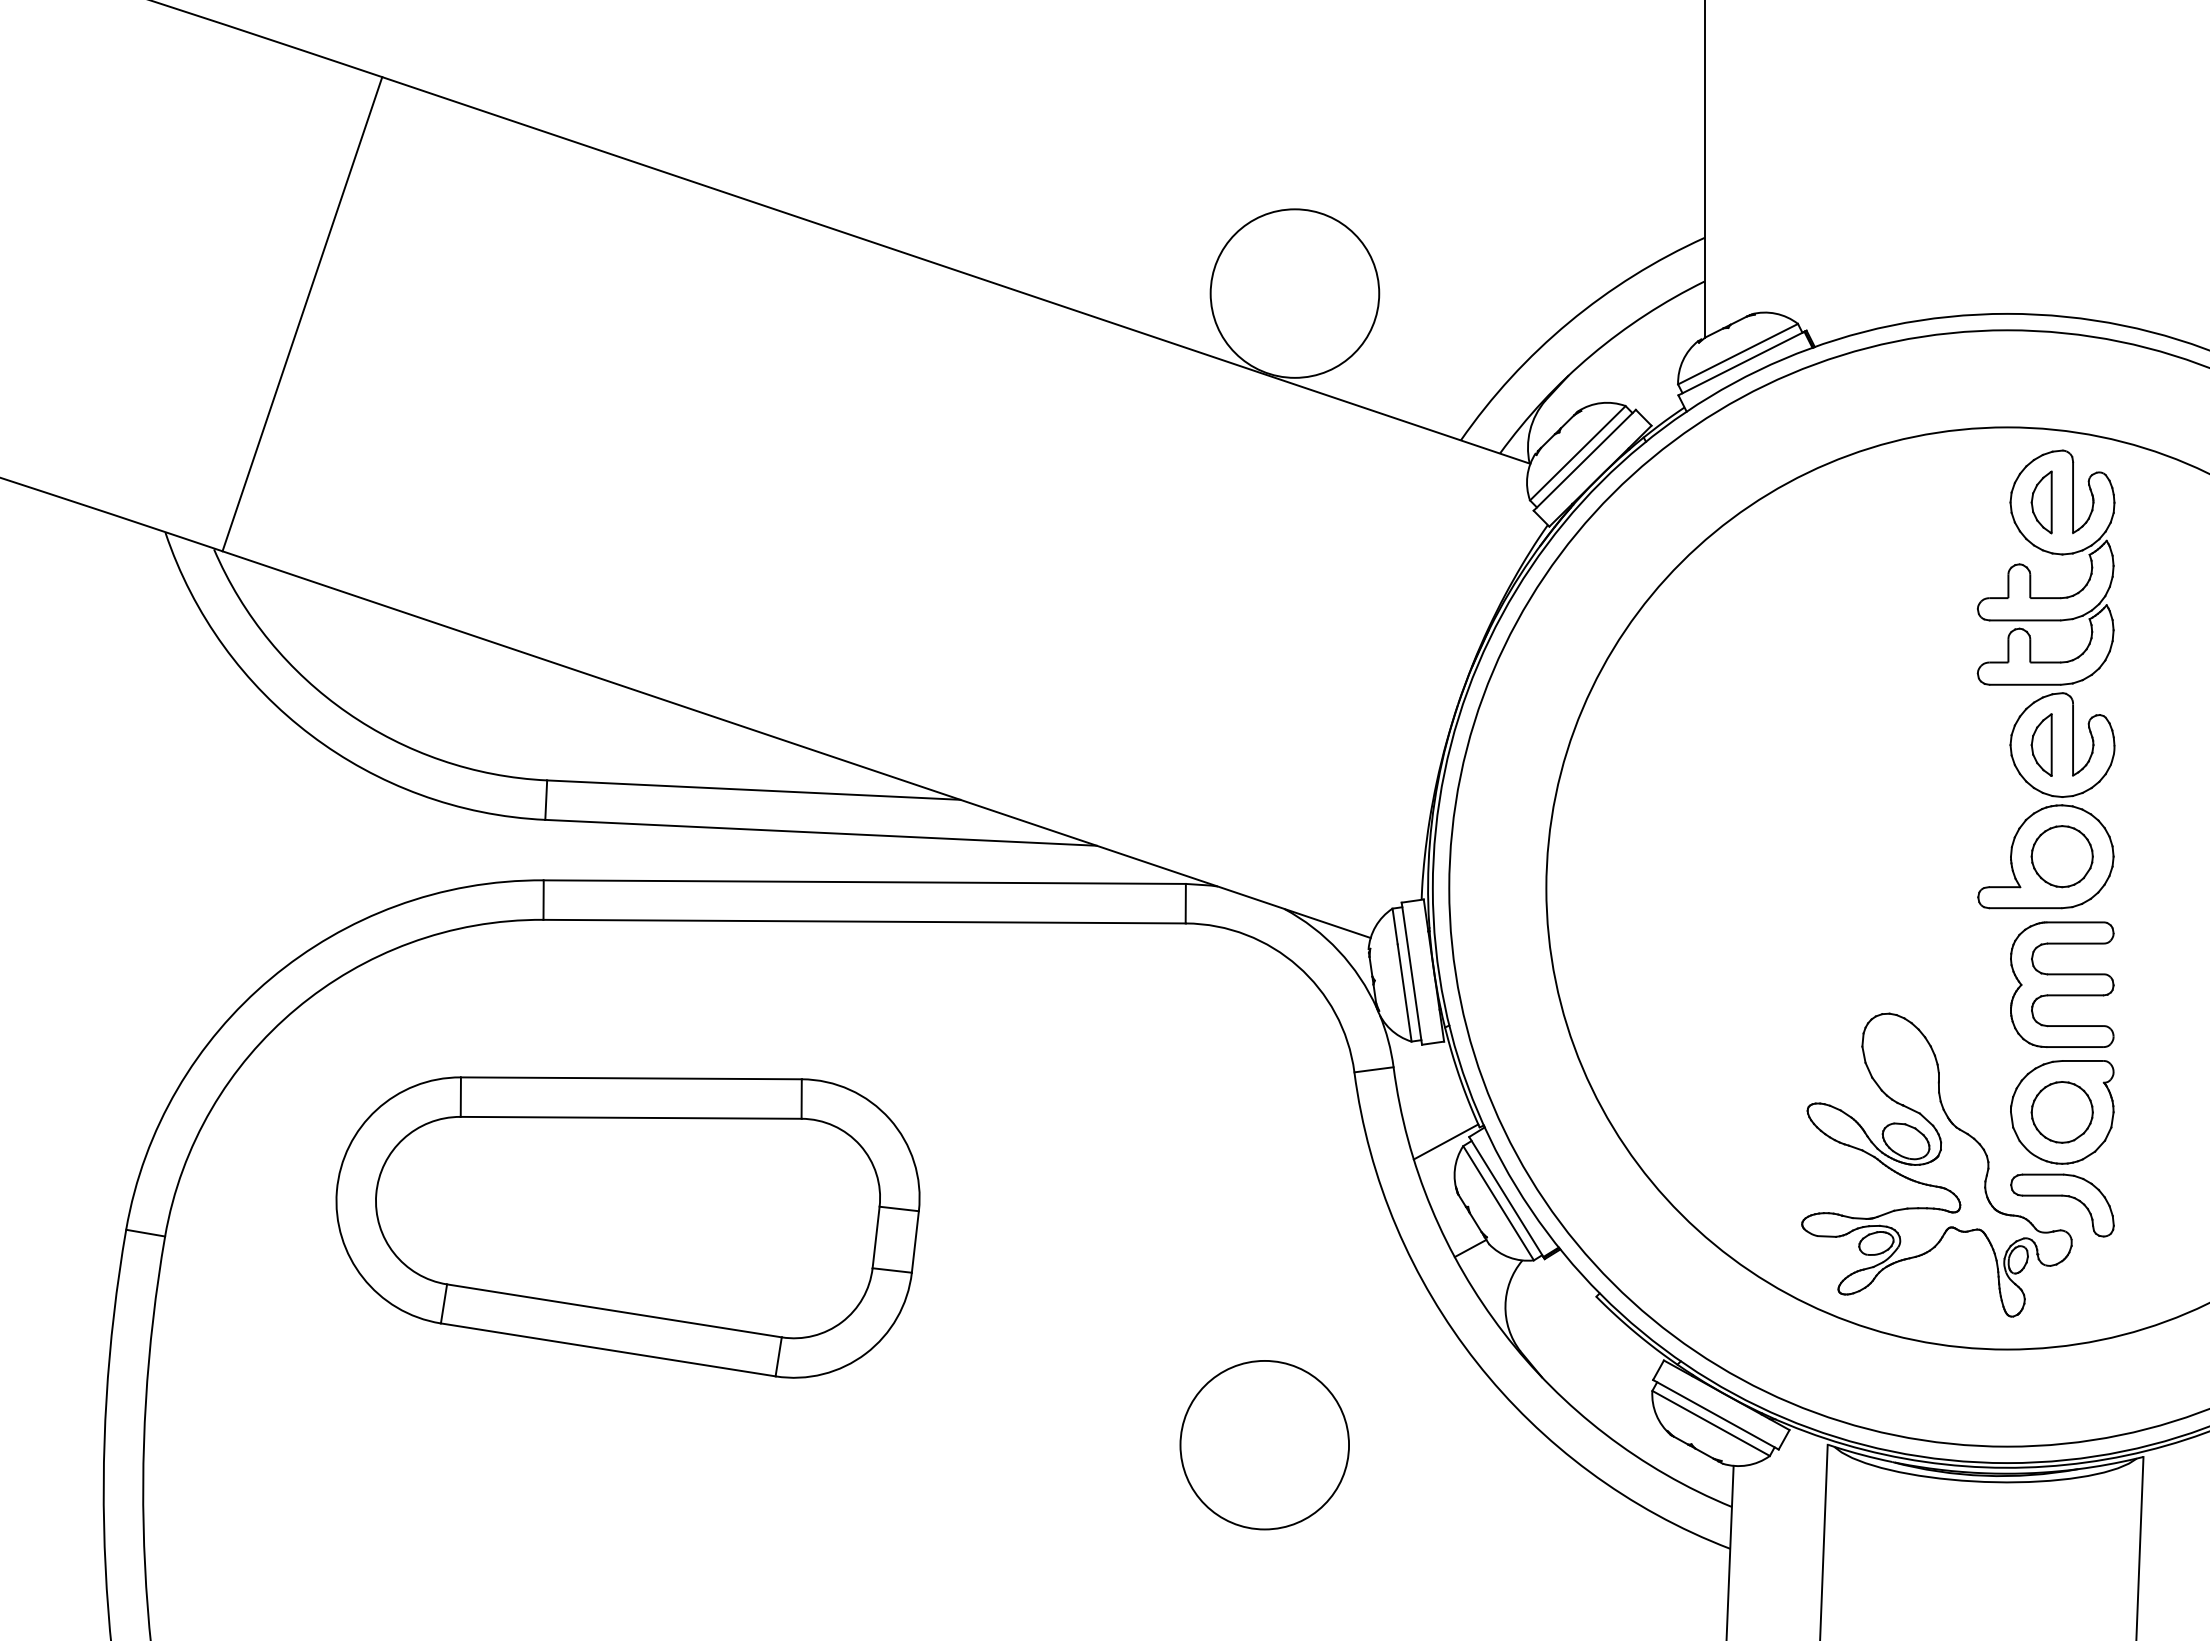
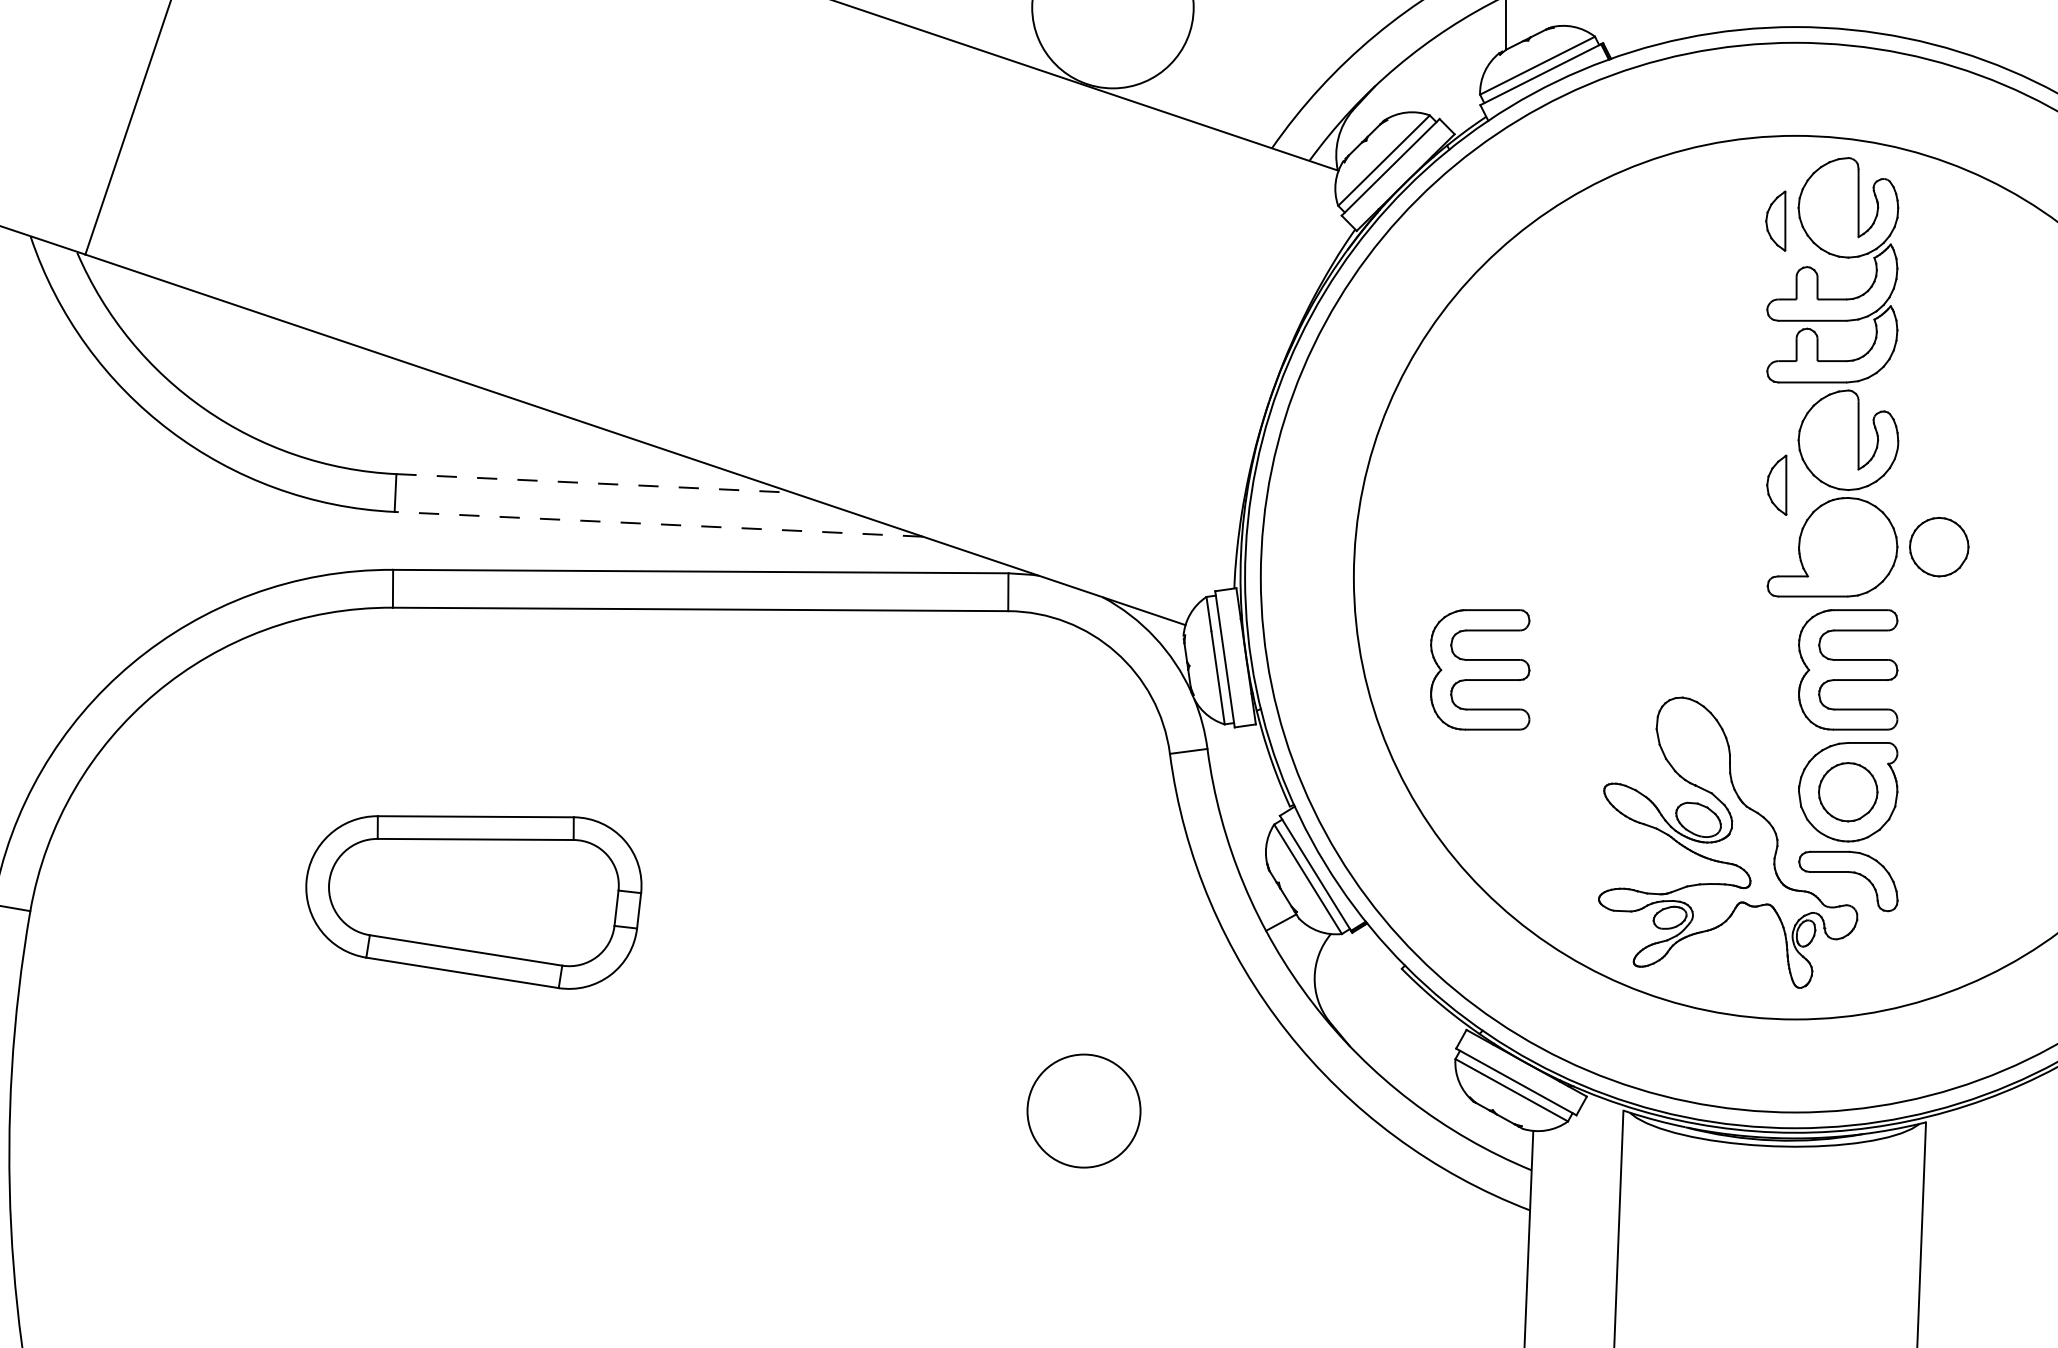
part: (2041, 502) -> (1775, 221), moved
part: (2041, 744) -> (1776, 484), moved
line: (753, 790) -> (594, 483), solid -> dashed
line: (820, 832) -> (658, 524), solid -> dashed
part: (2061, 856) -> (1938, 547), moved
part: (1678, 984) -> (1480, 669), added
line: (1445, 1141) -> (1257, 820), removed
part: (627, 1227) -> (473, 902), size x0.6
circle: (1264, 1444) -> (1083, 1110), size x0.7

